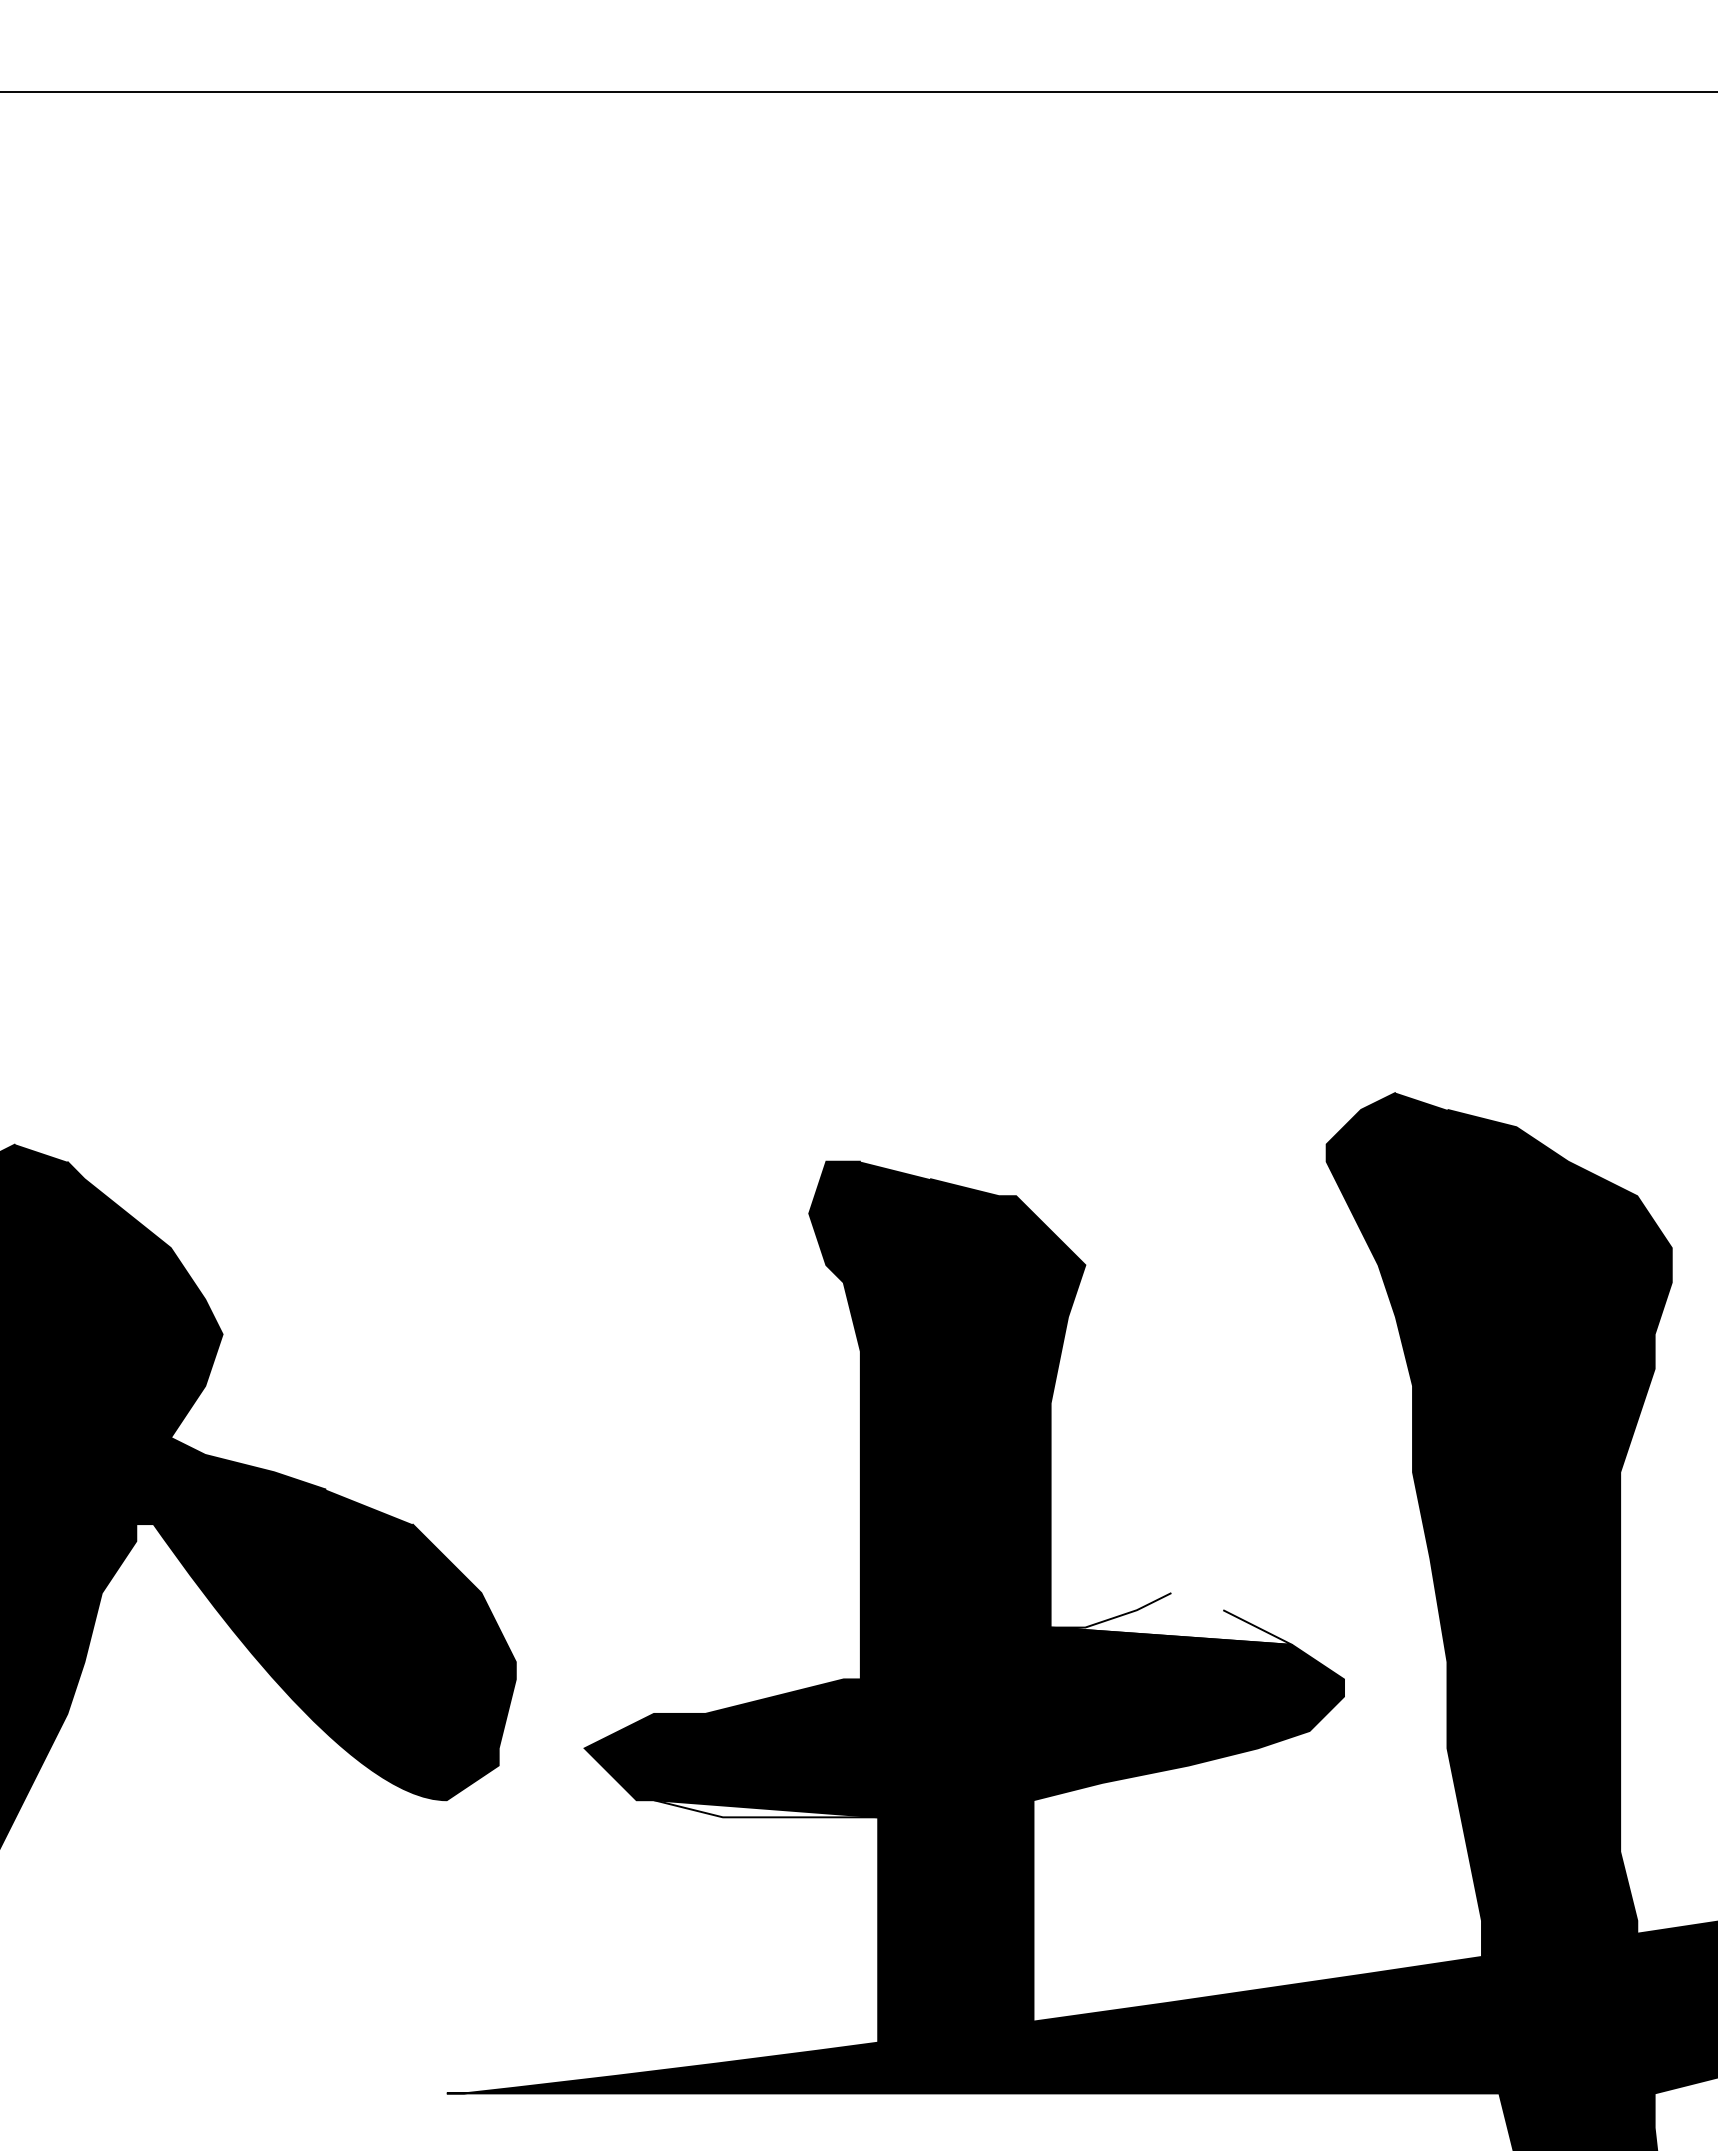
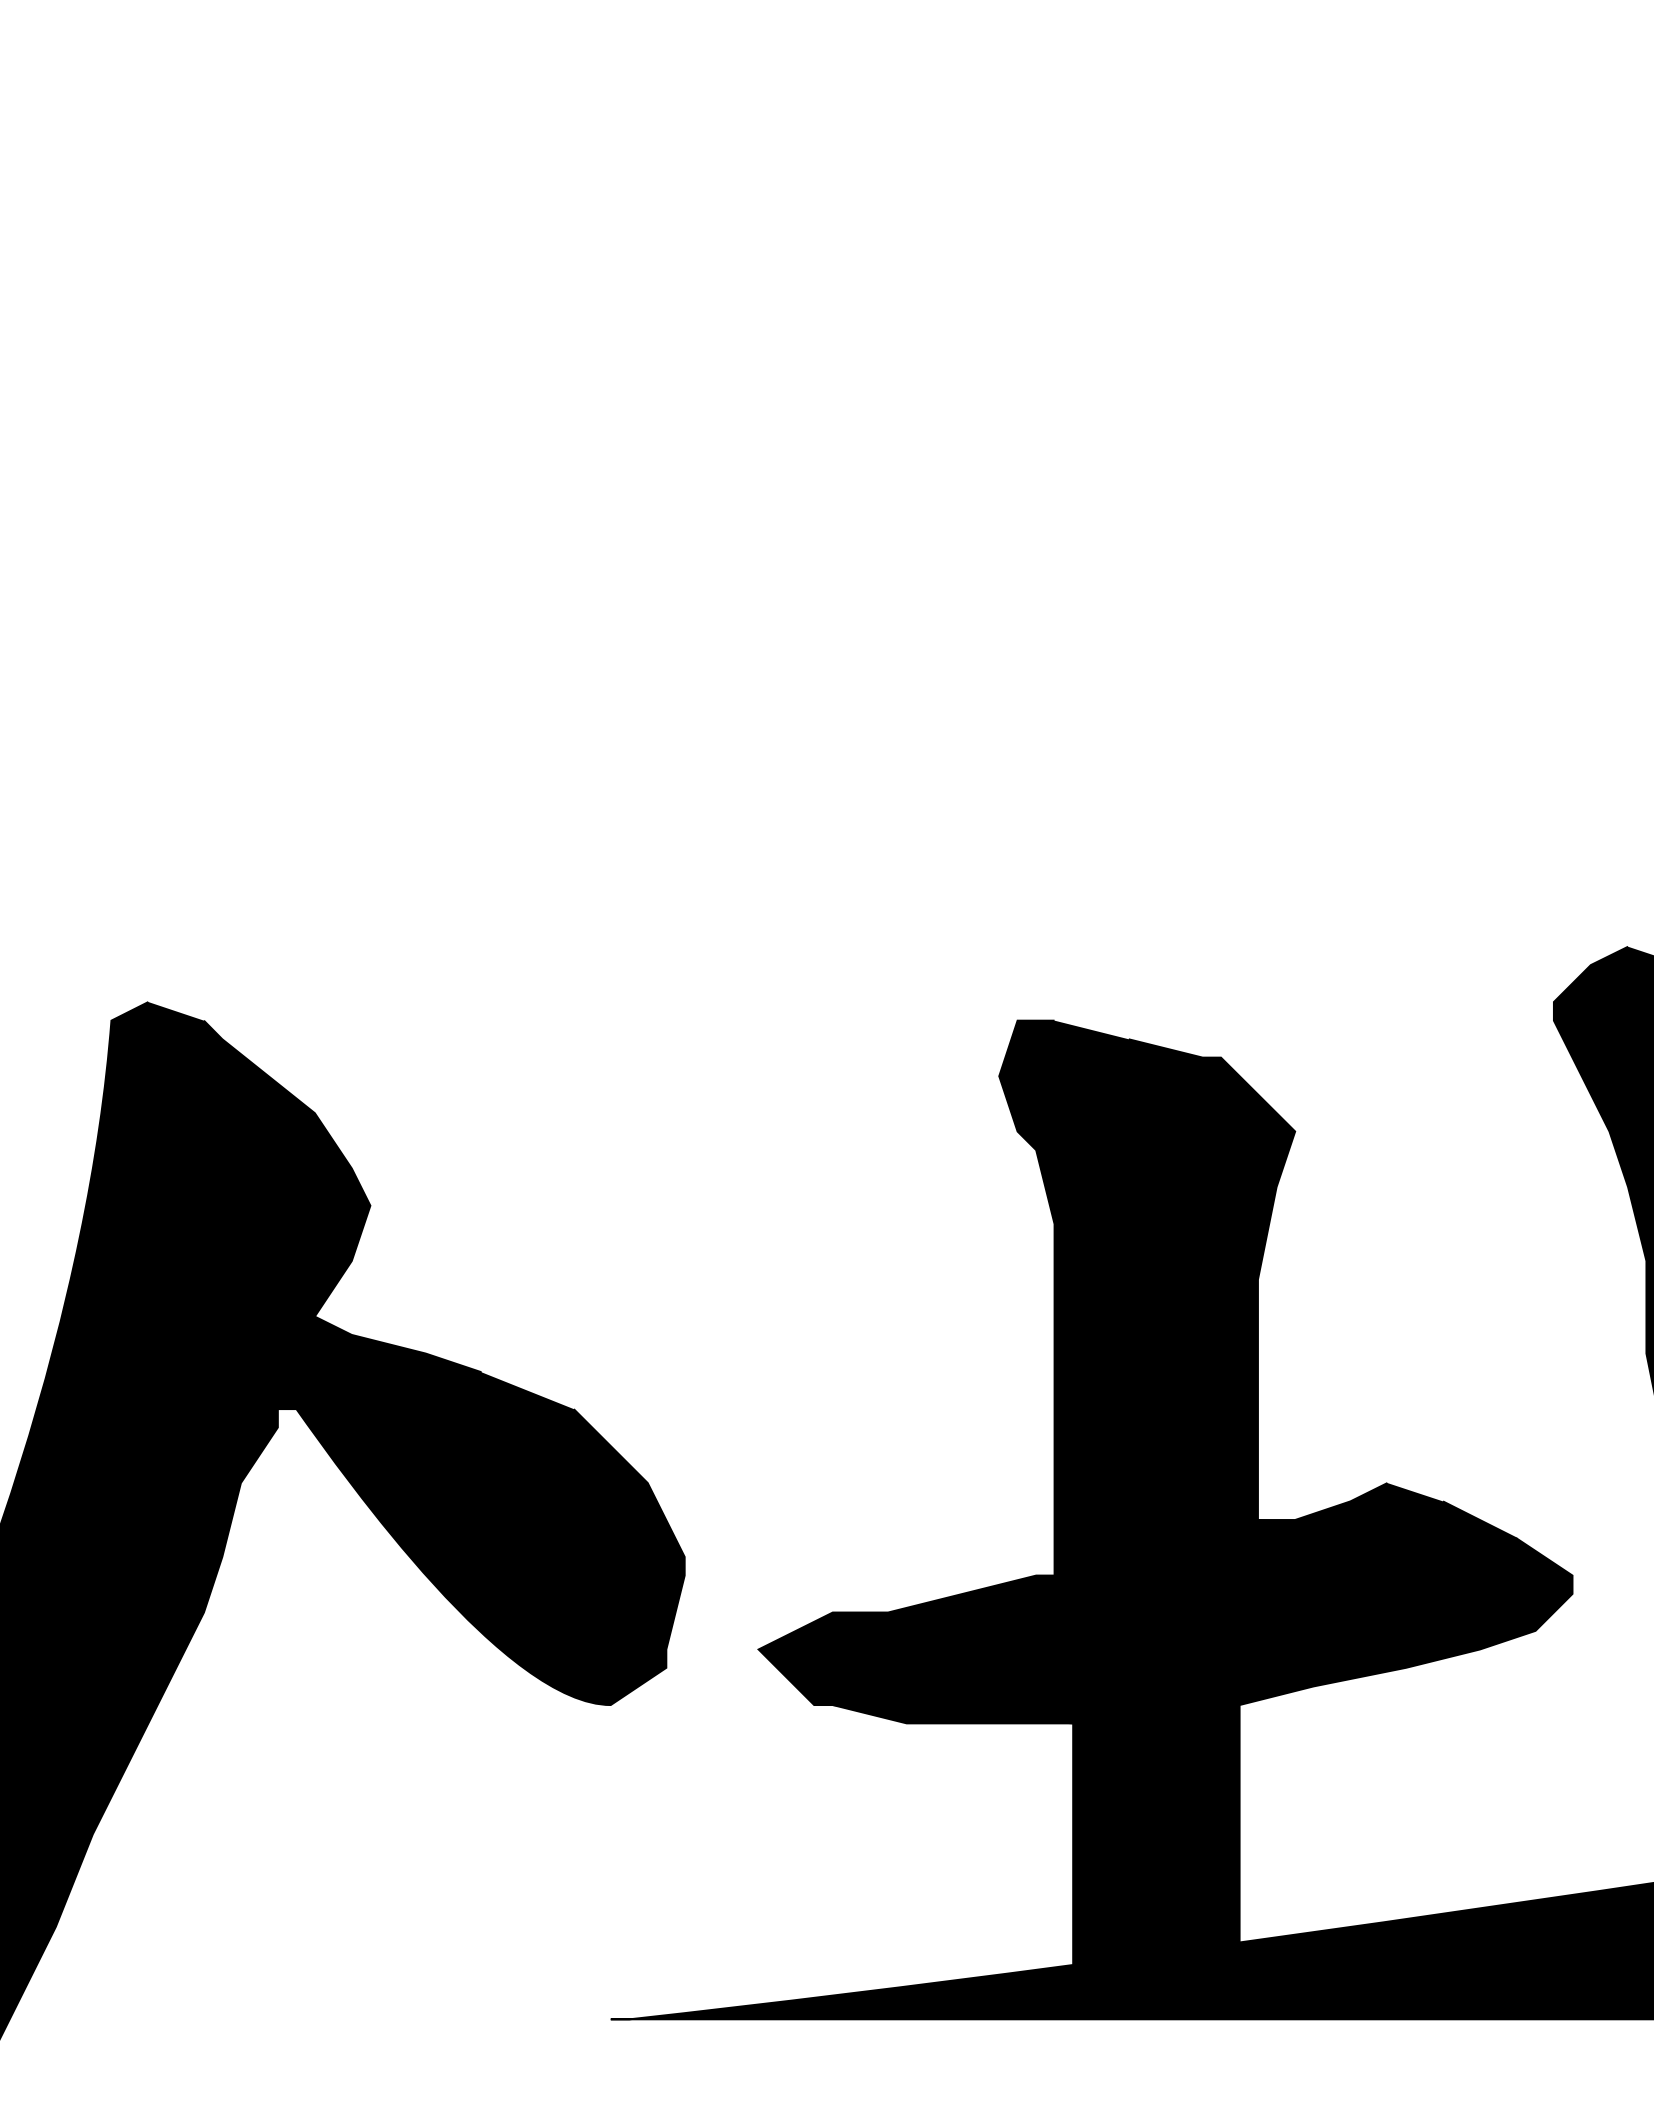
fill: (1171, 1618) -> (1387, 1510), added
fill: (765, 1808) -> (952, 1713), added

